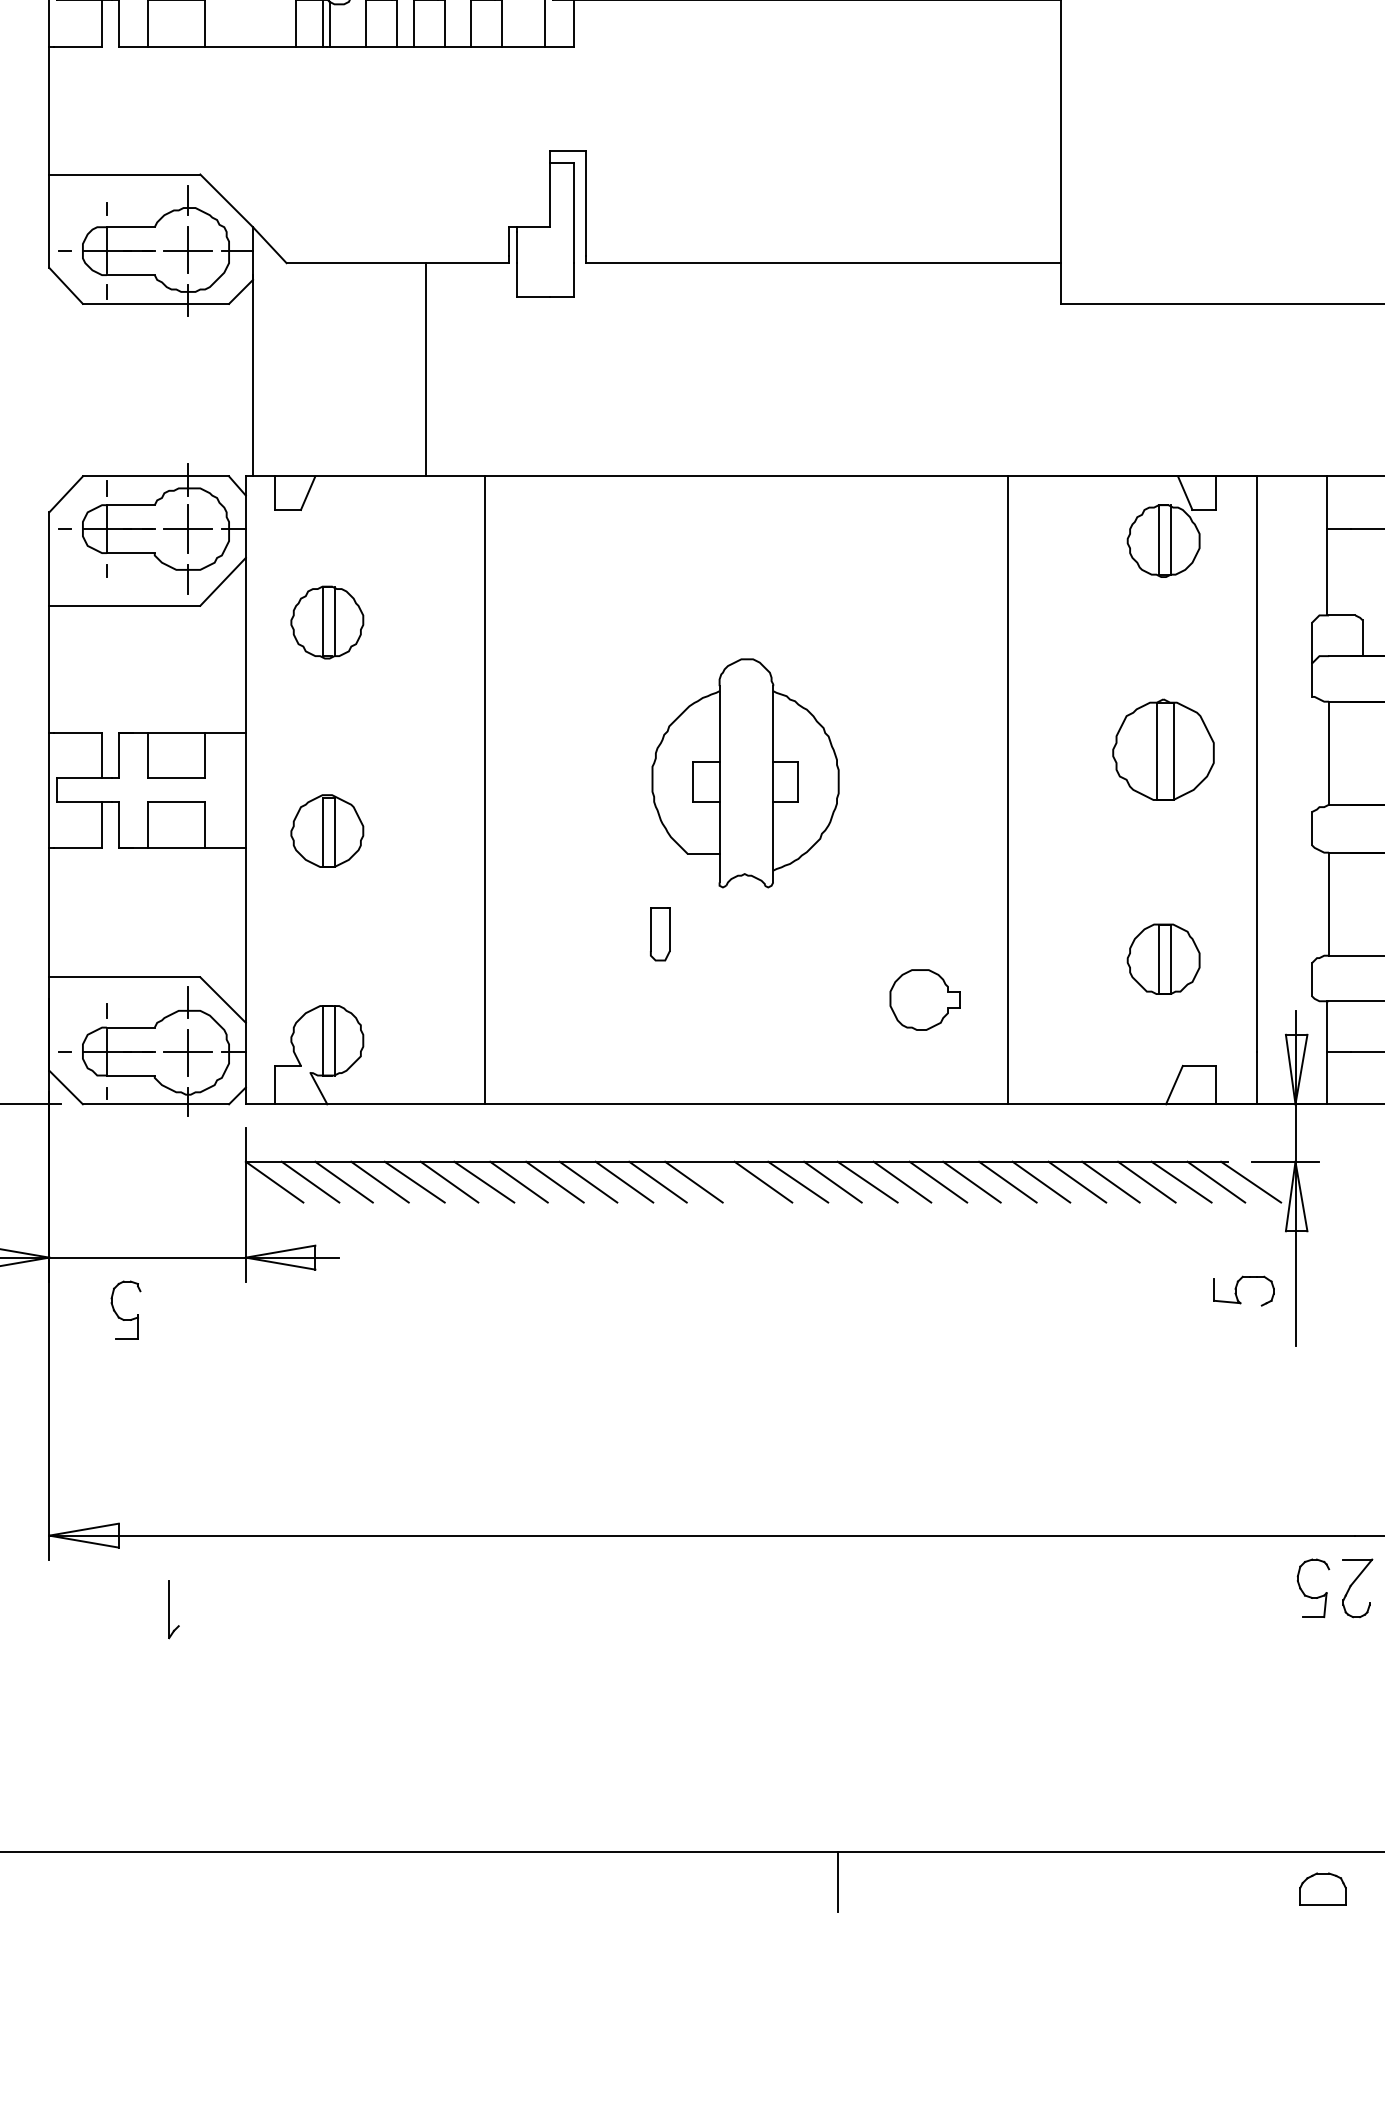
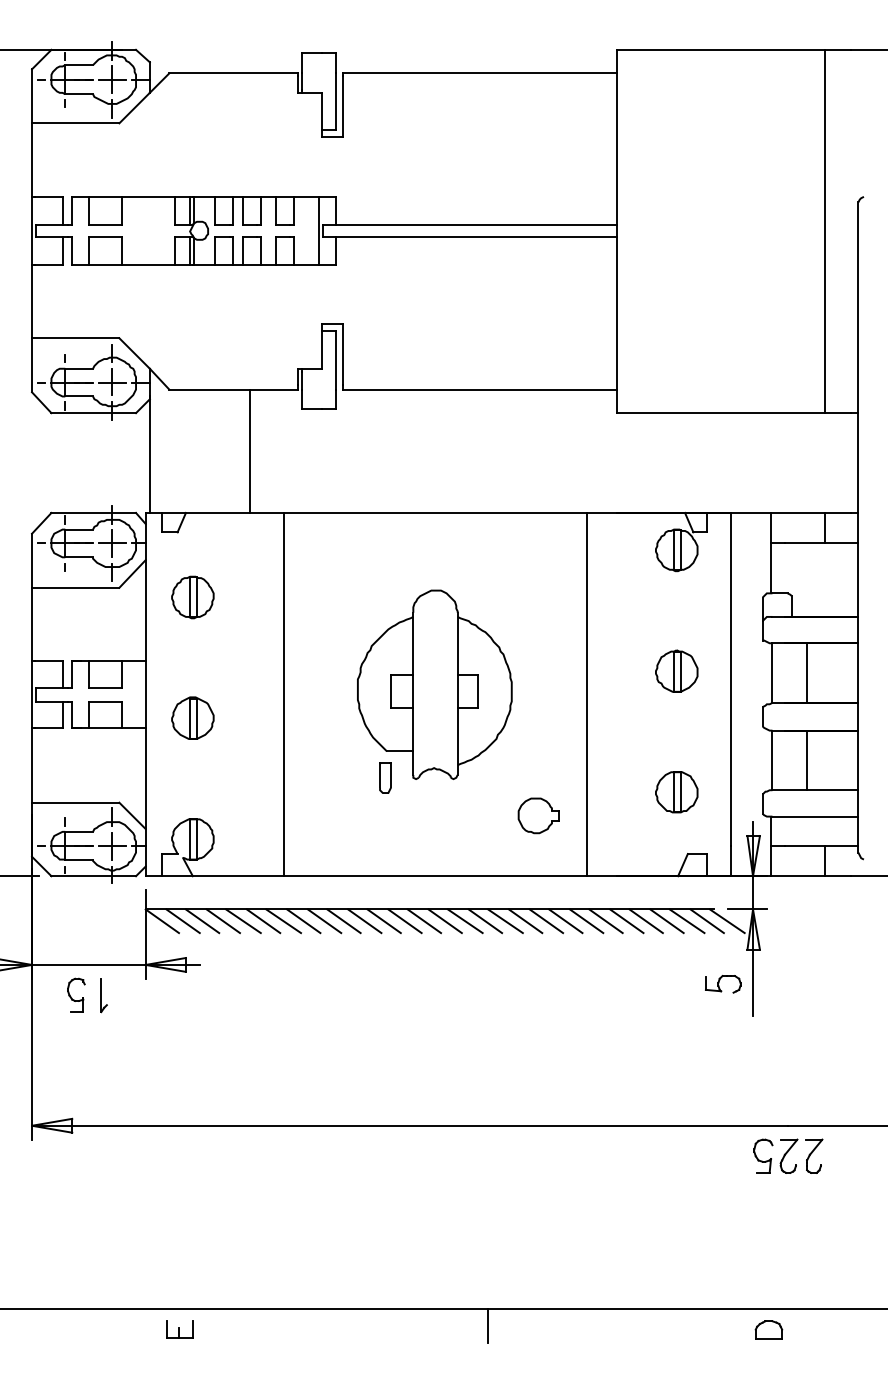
part: (1163, 748) -> (676, 670), size x0.71
part: (744, 772) -> (434, 684), size x1.43
line: (727, 1182) -> (424, 921), added
part: (172, 1609) -> (103, 995), moved
part: (304, 1887) -> (179, 1329), added

